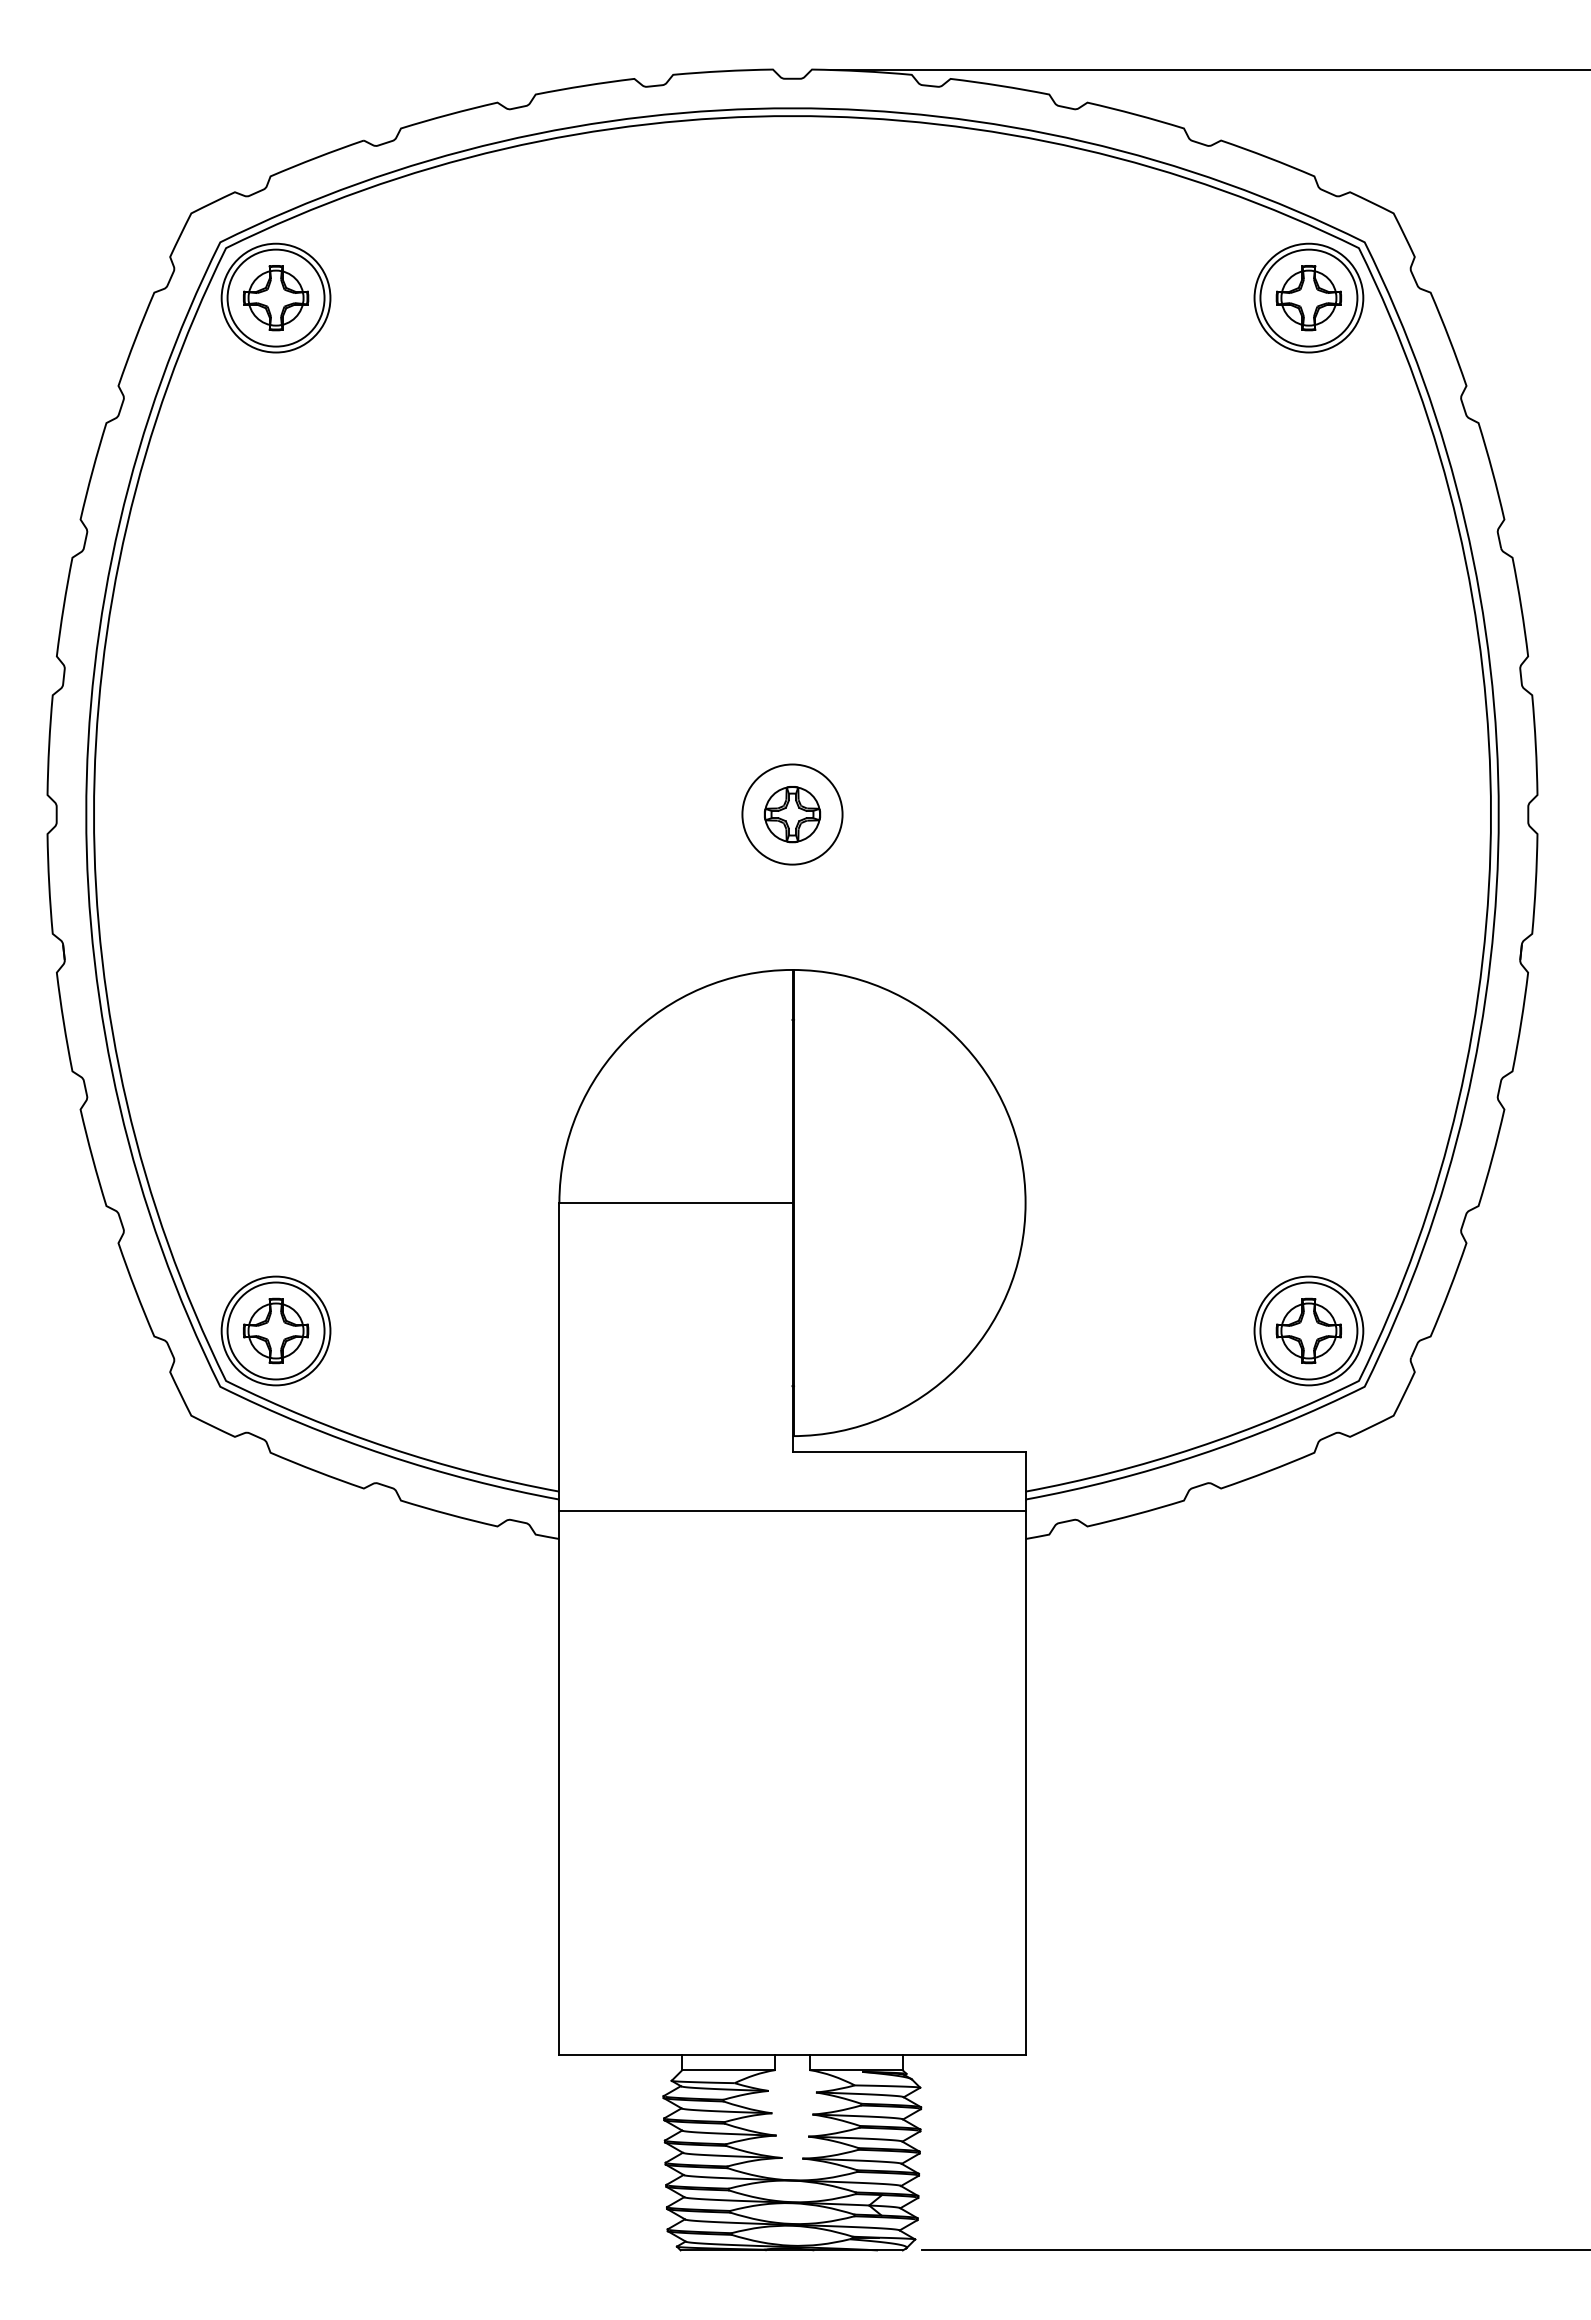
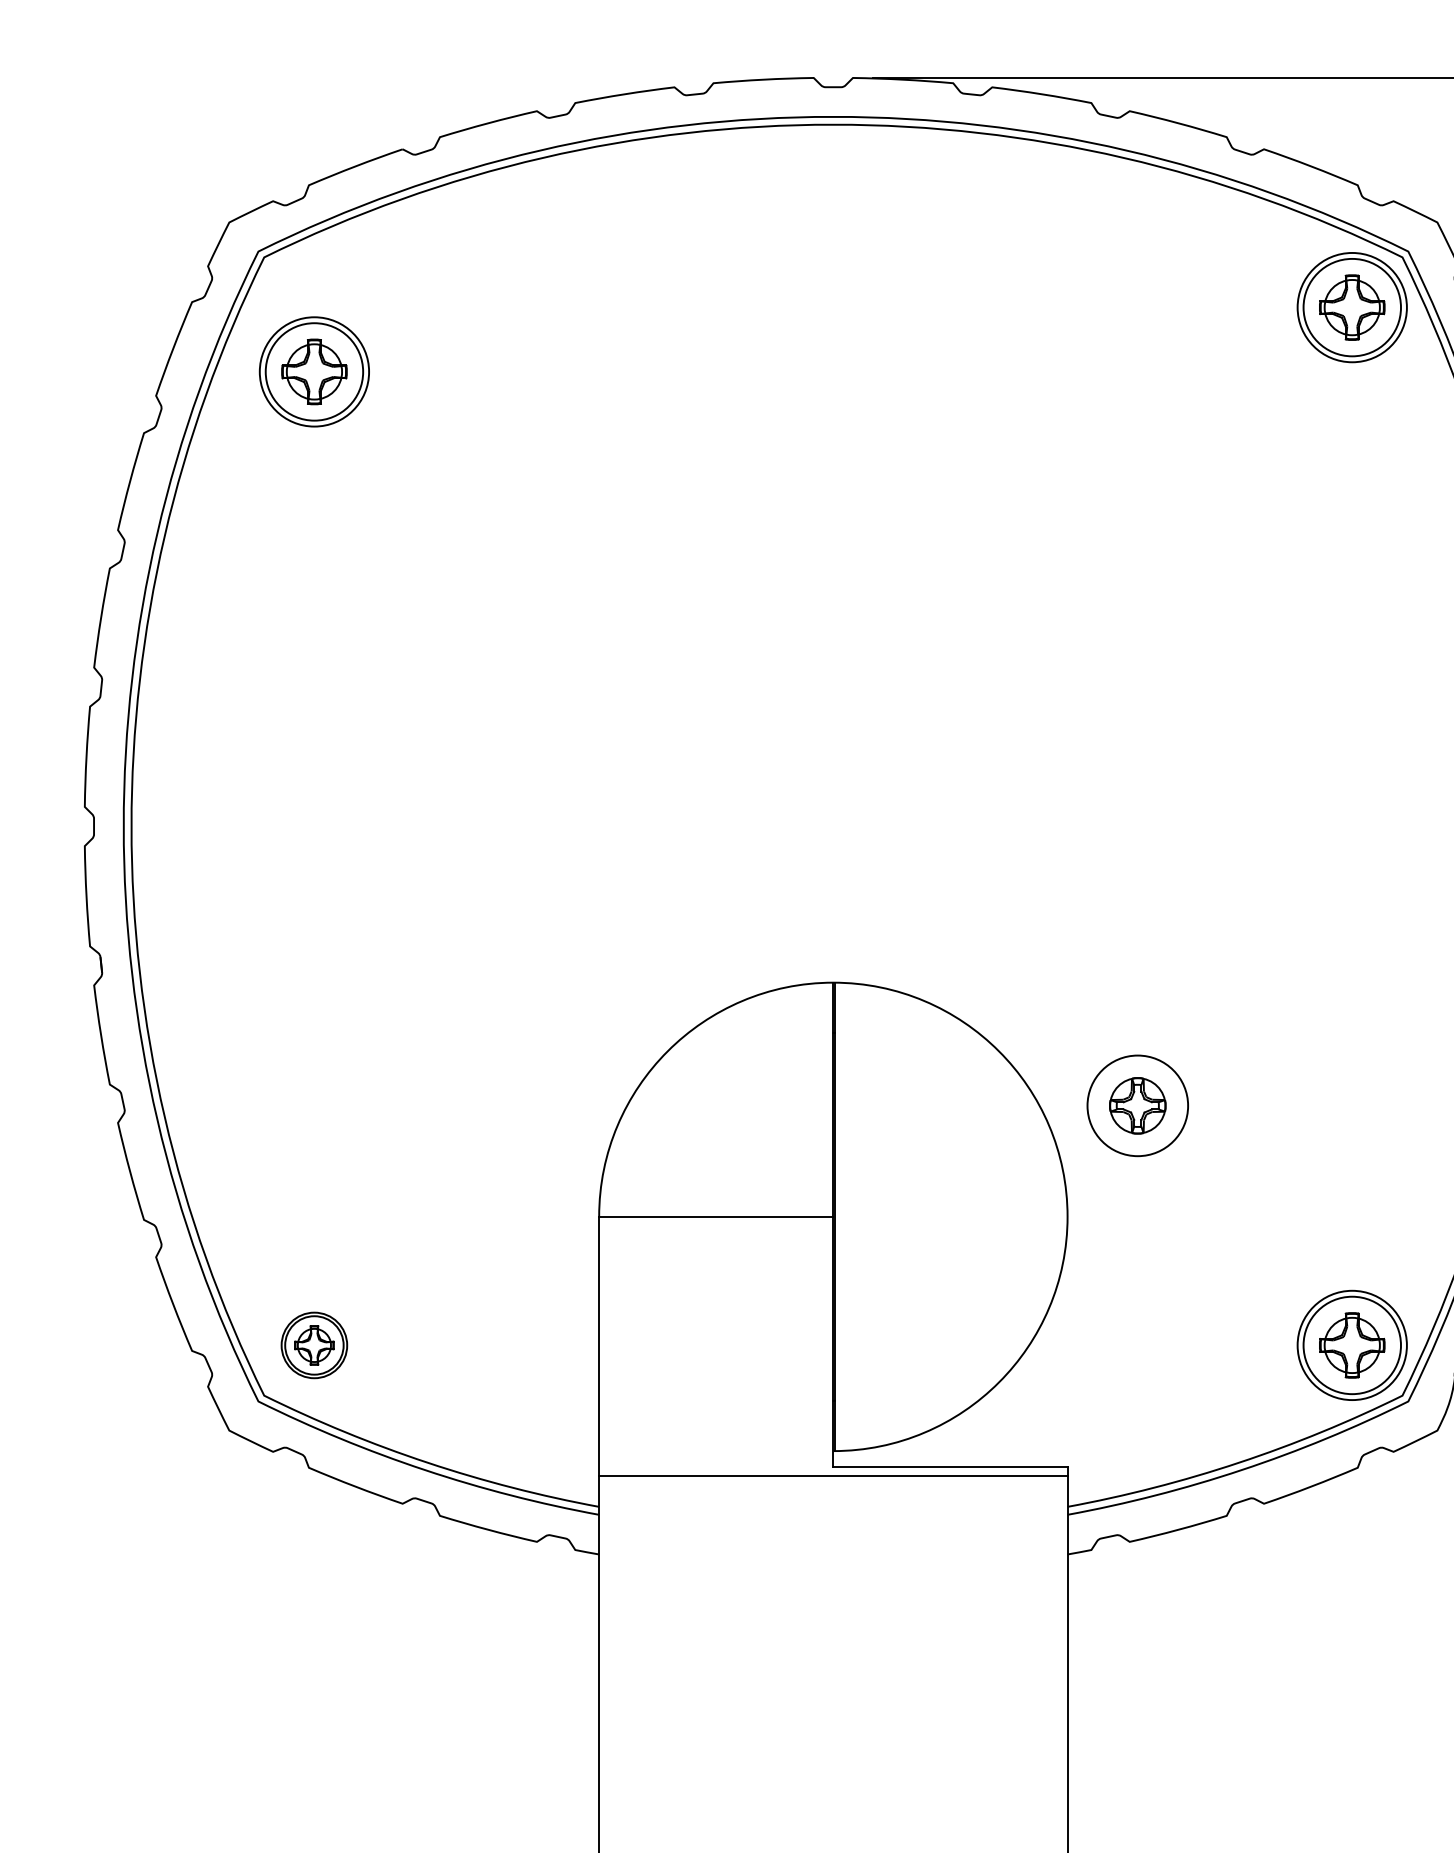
part: (275, 297) -> (313, 371), moved
part: (792, 814) -> (1137, 1105), moved
part: (275, 1330) -> (313, 1344), size x0.6
line: (792, 1510) -> (833, 1475), moved

